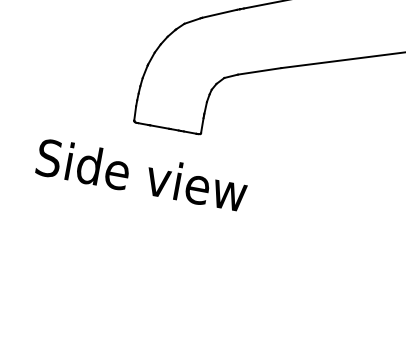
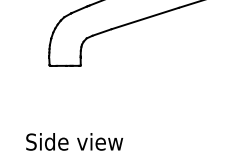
text: (141, 174) -> (74, 141), moved

